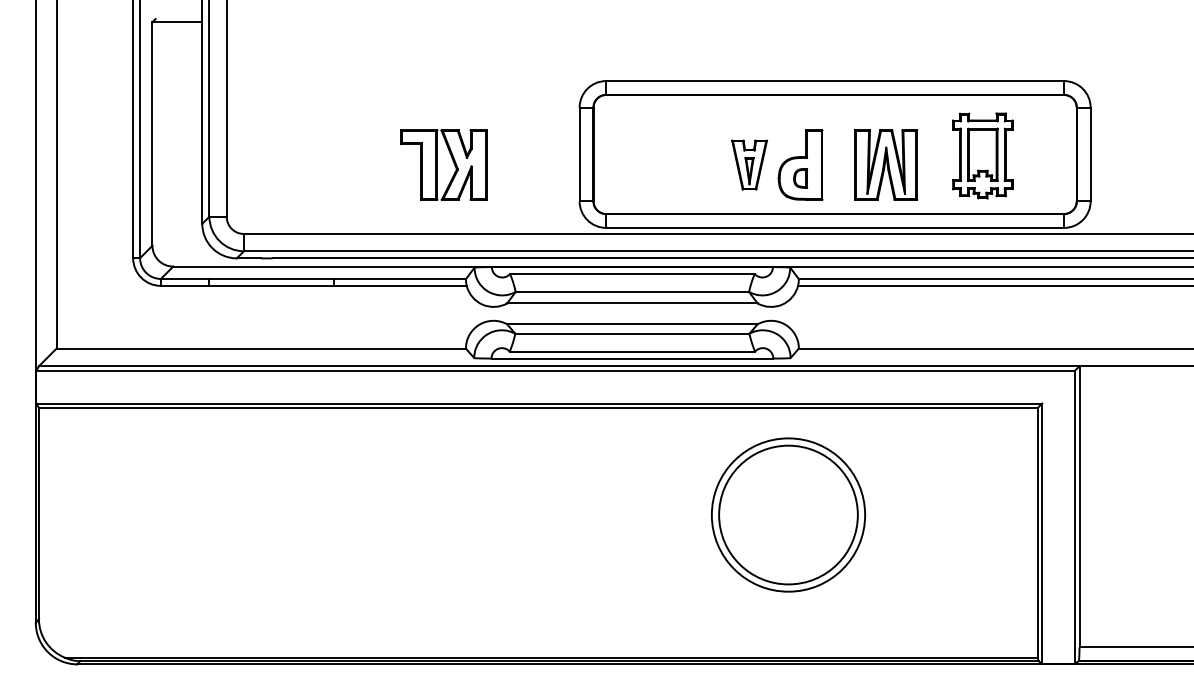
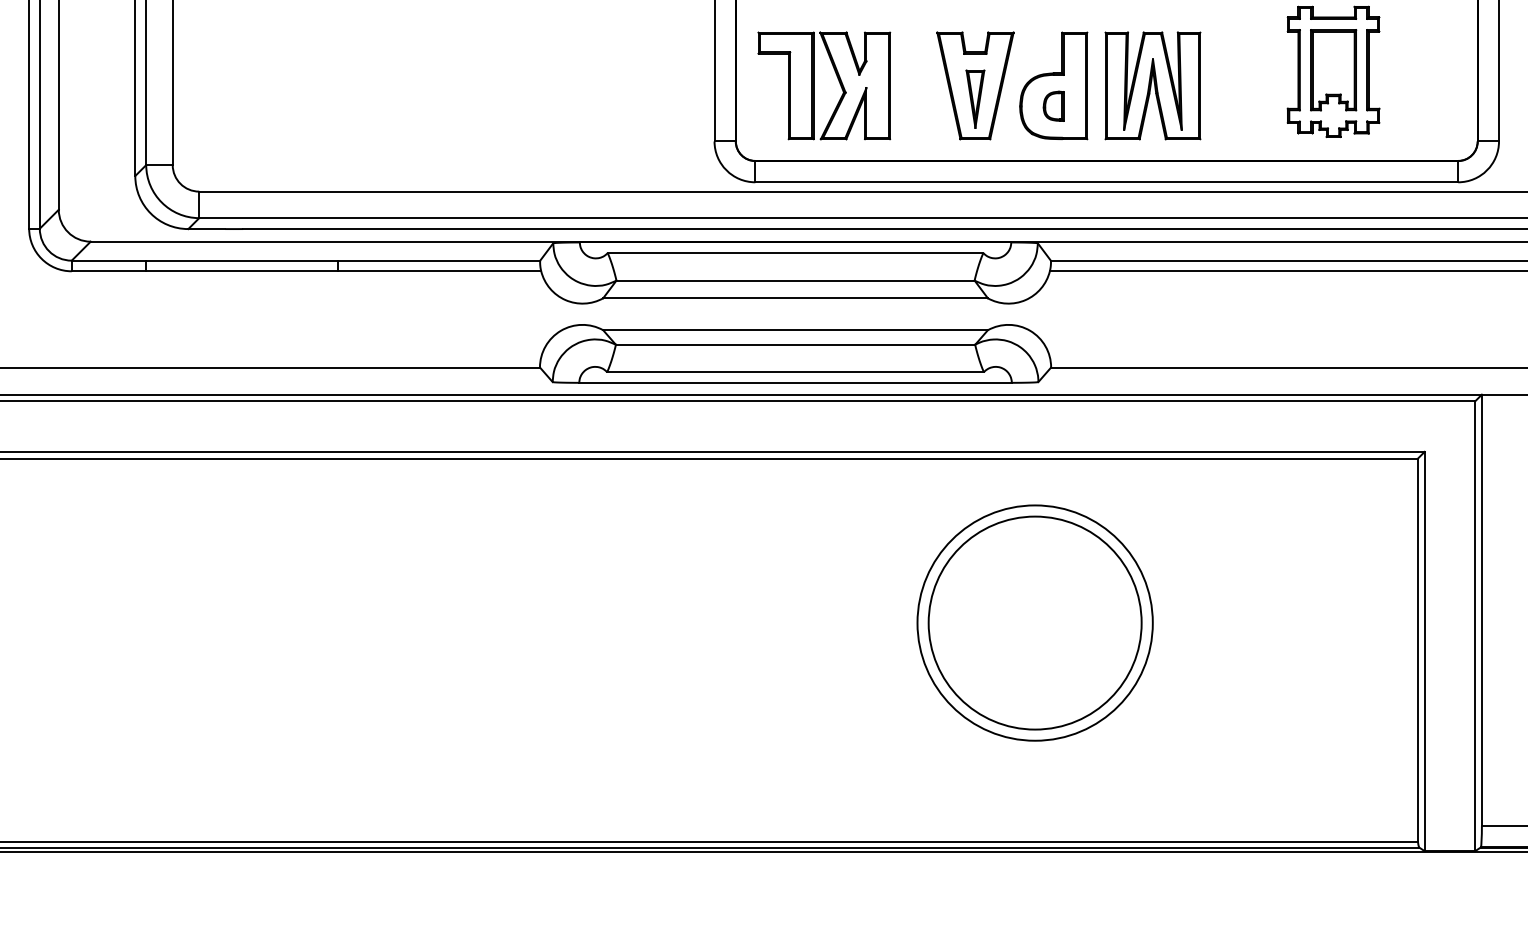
part: (443, 164) -> (823, 84), moved
part: (749, 164) -> (975, 84), size x1.43
part: (886, 164) -> (1153, 84), moved

